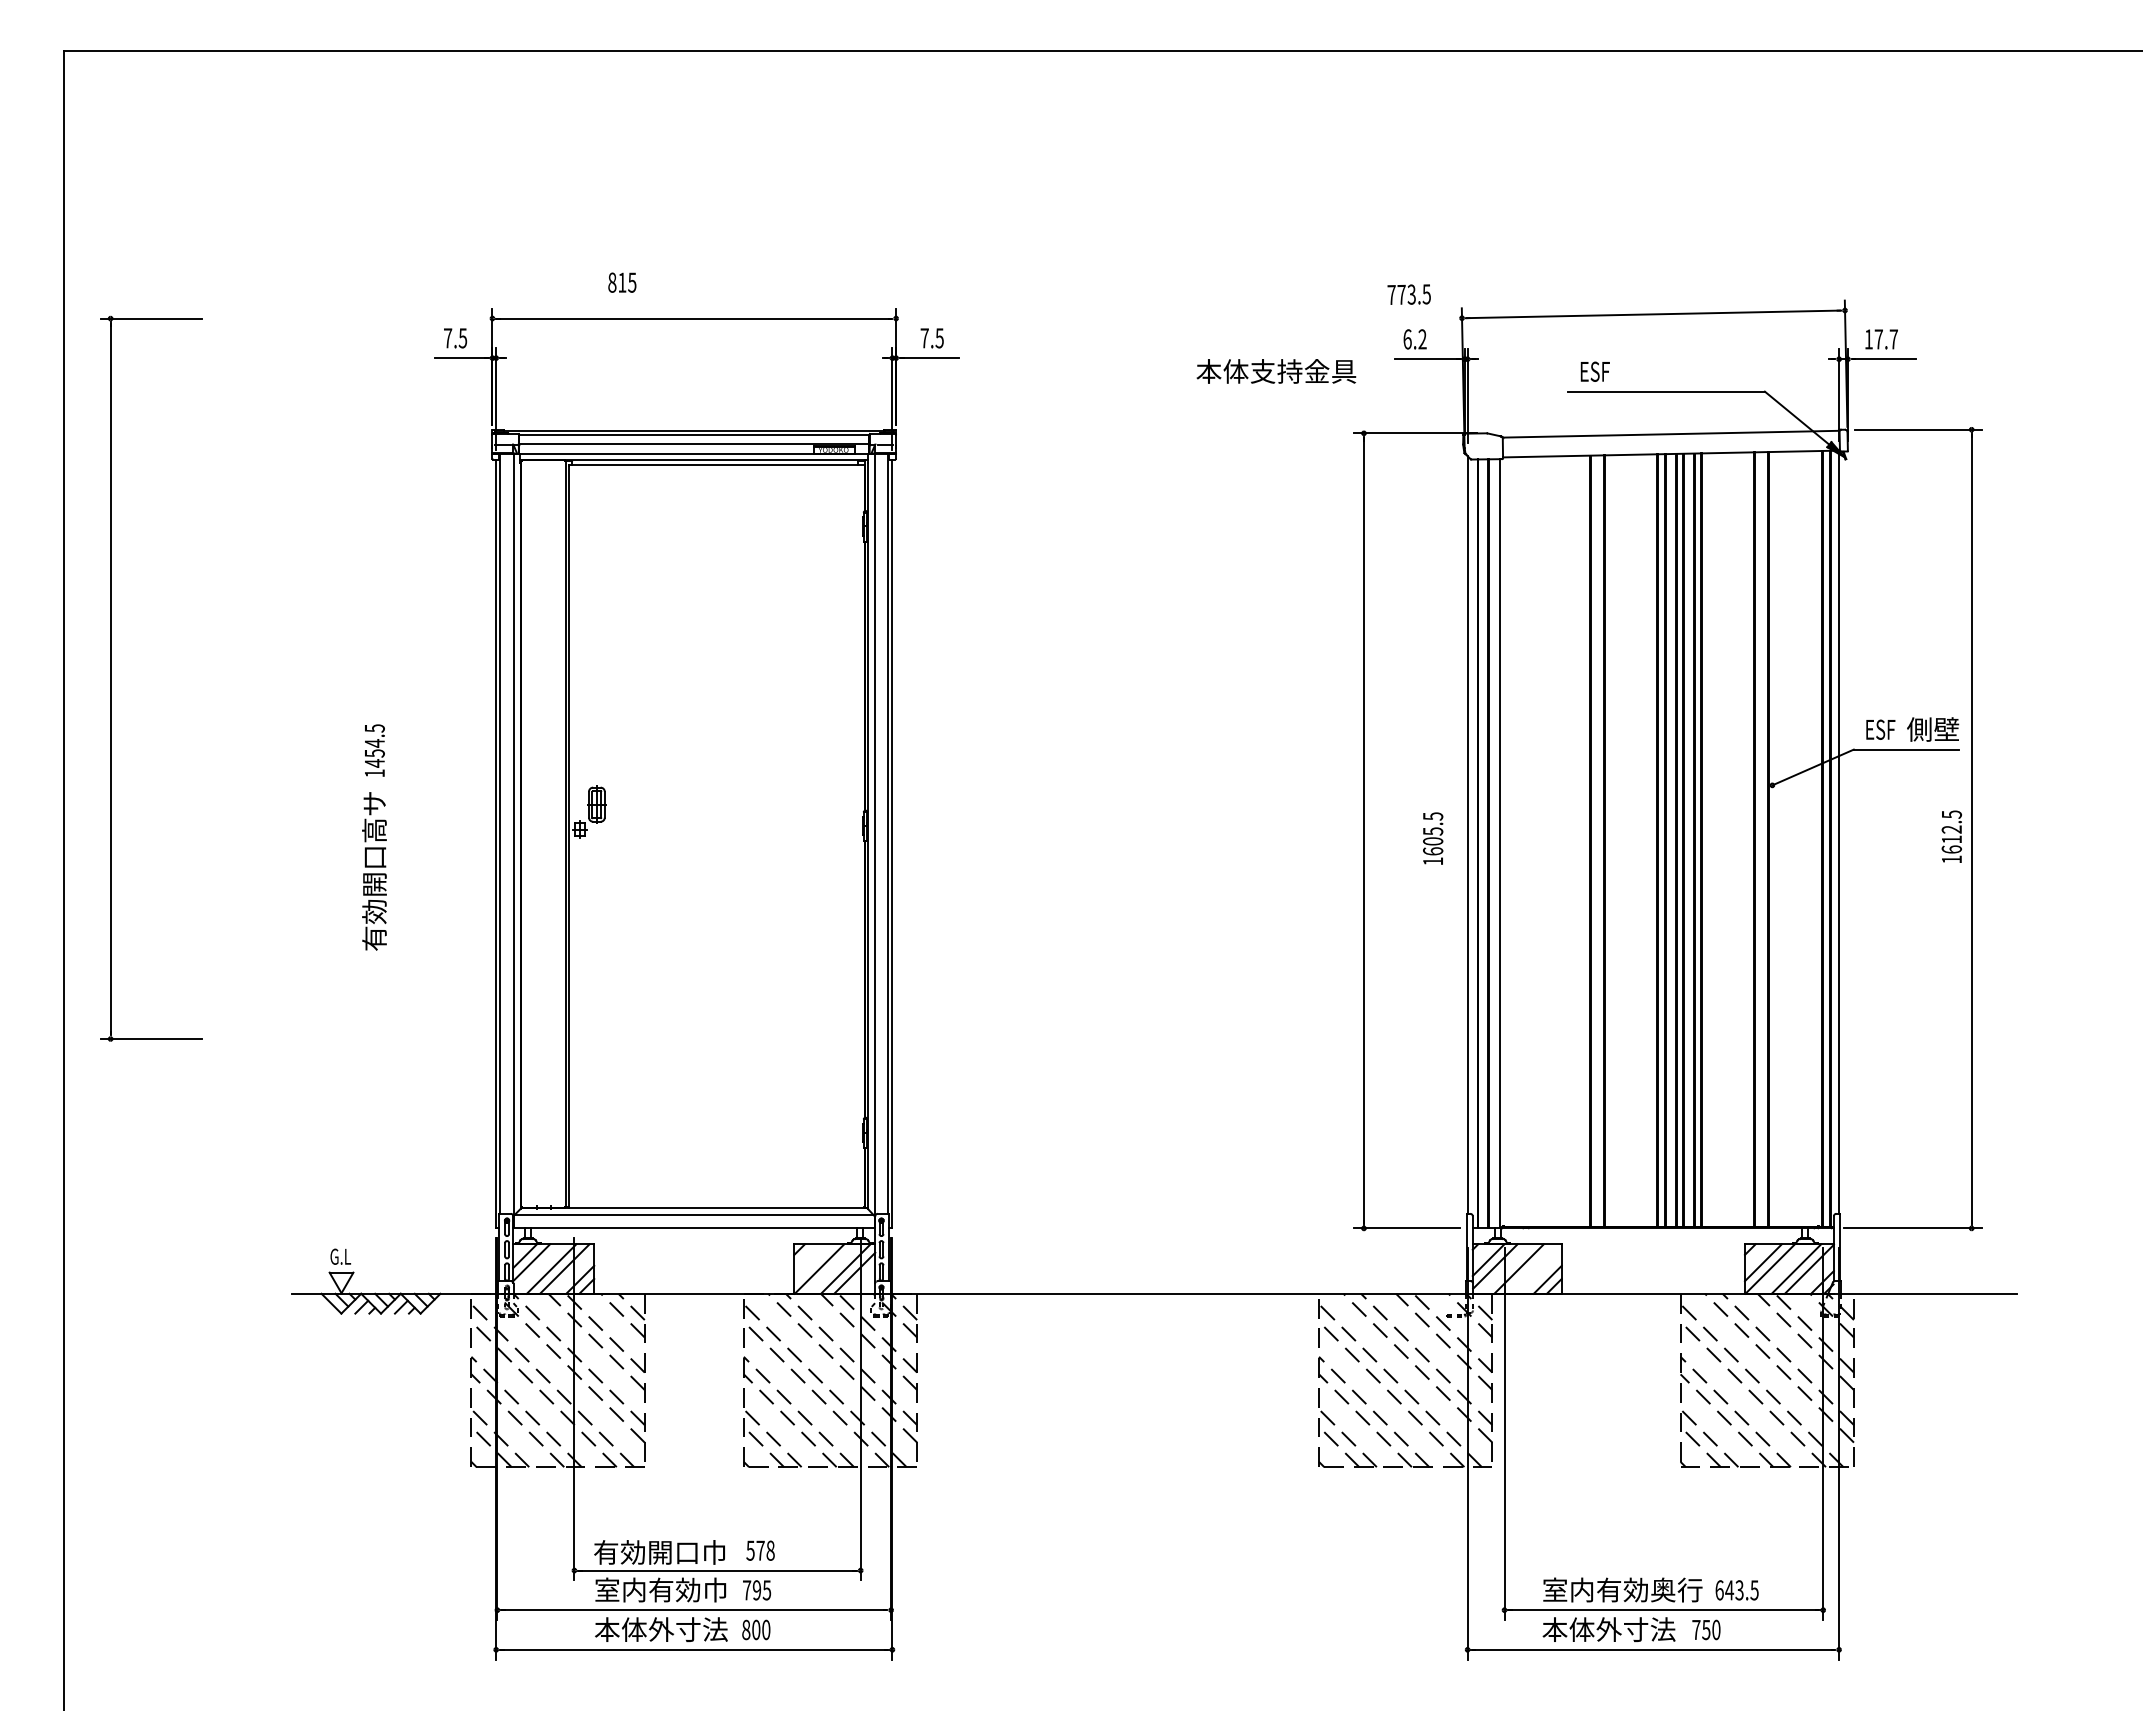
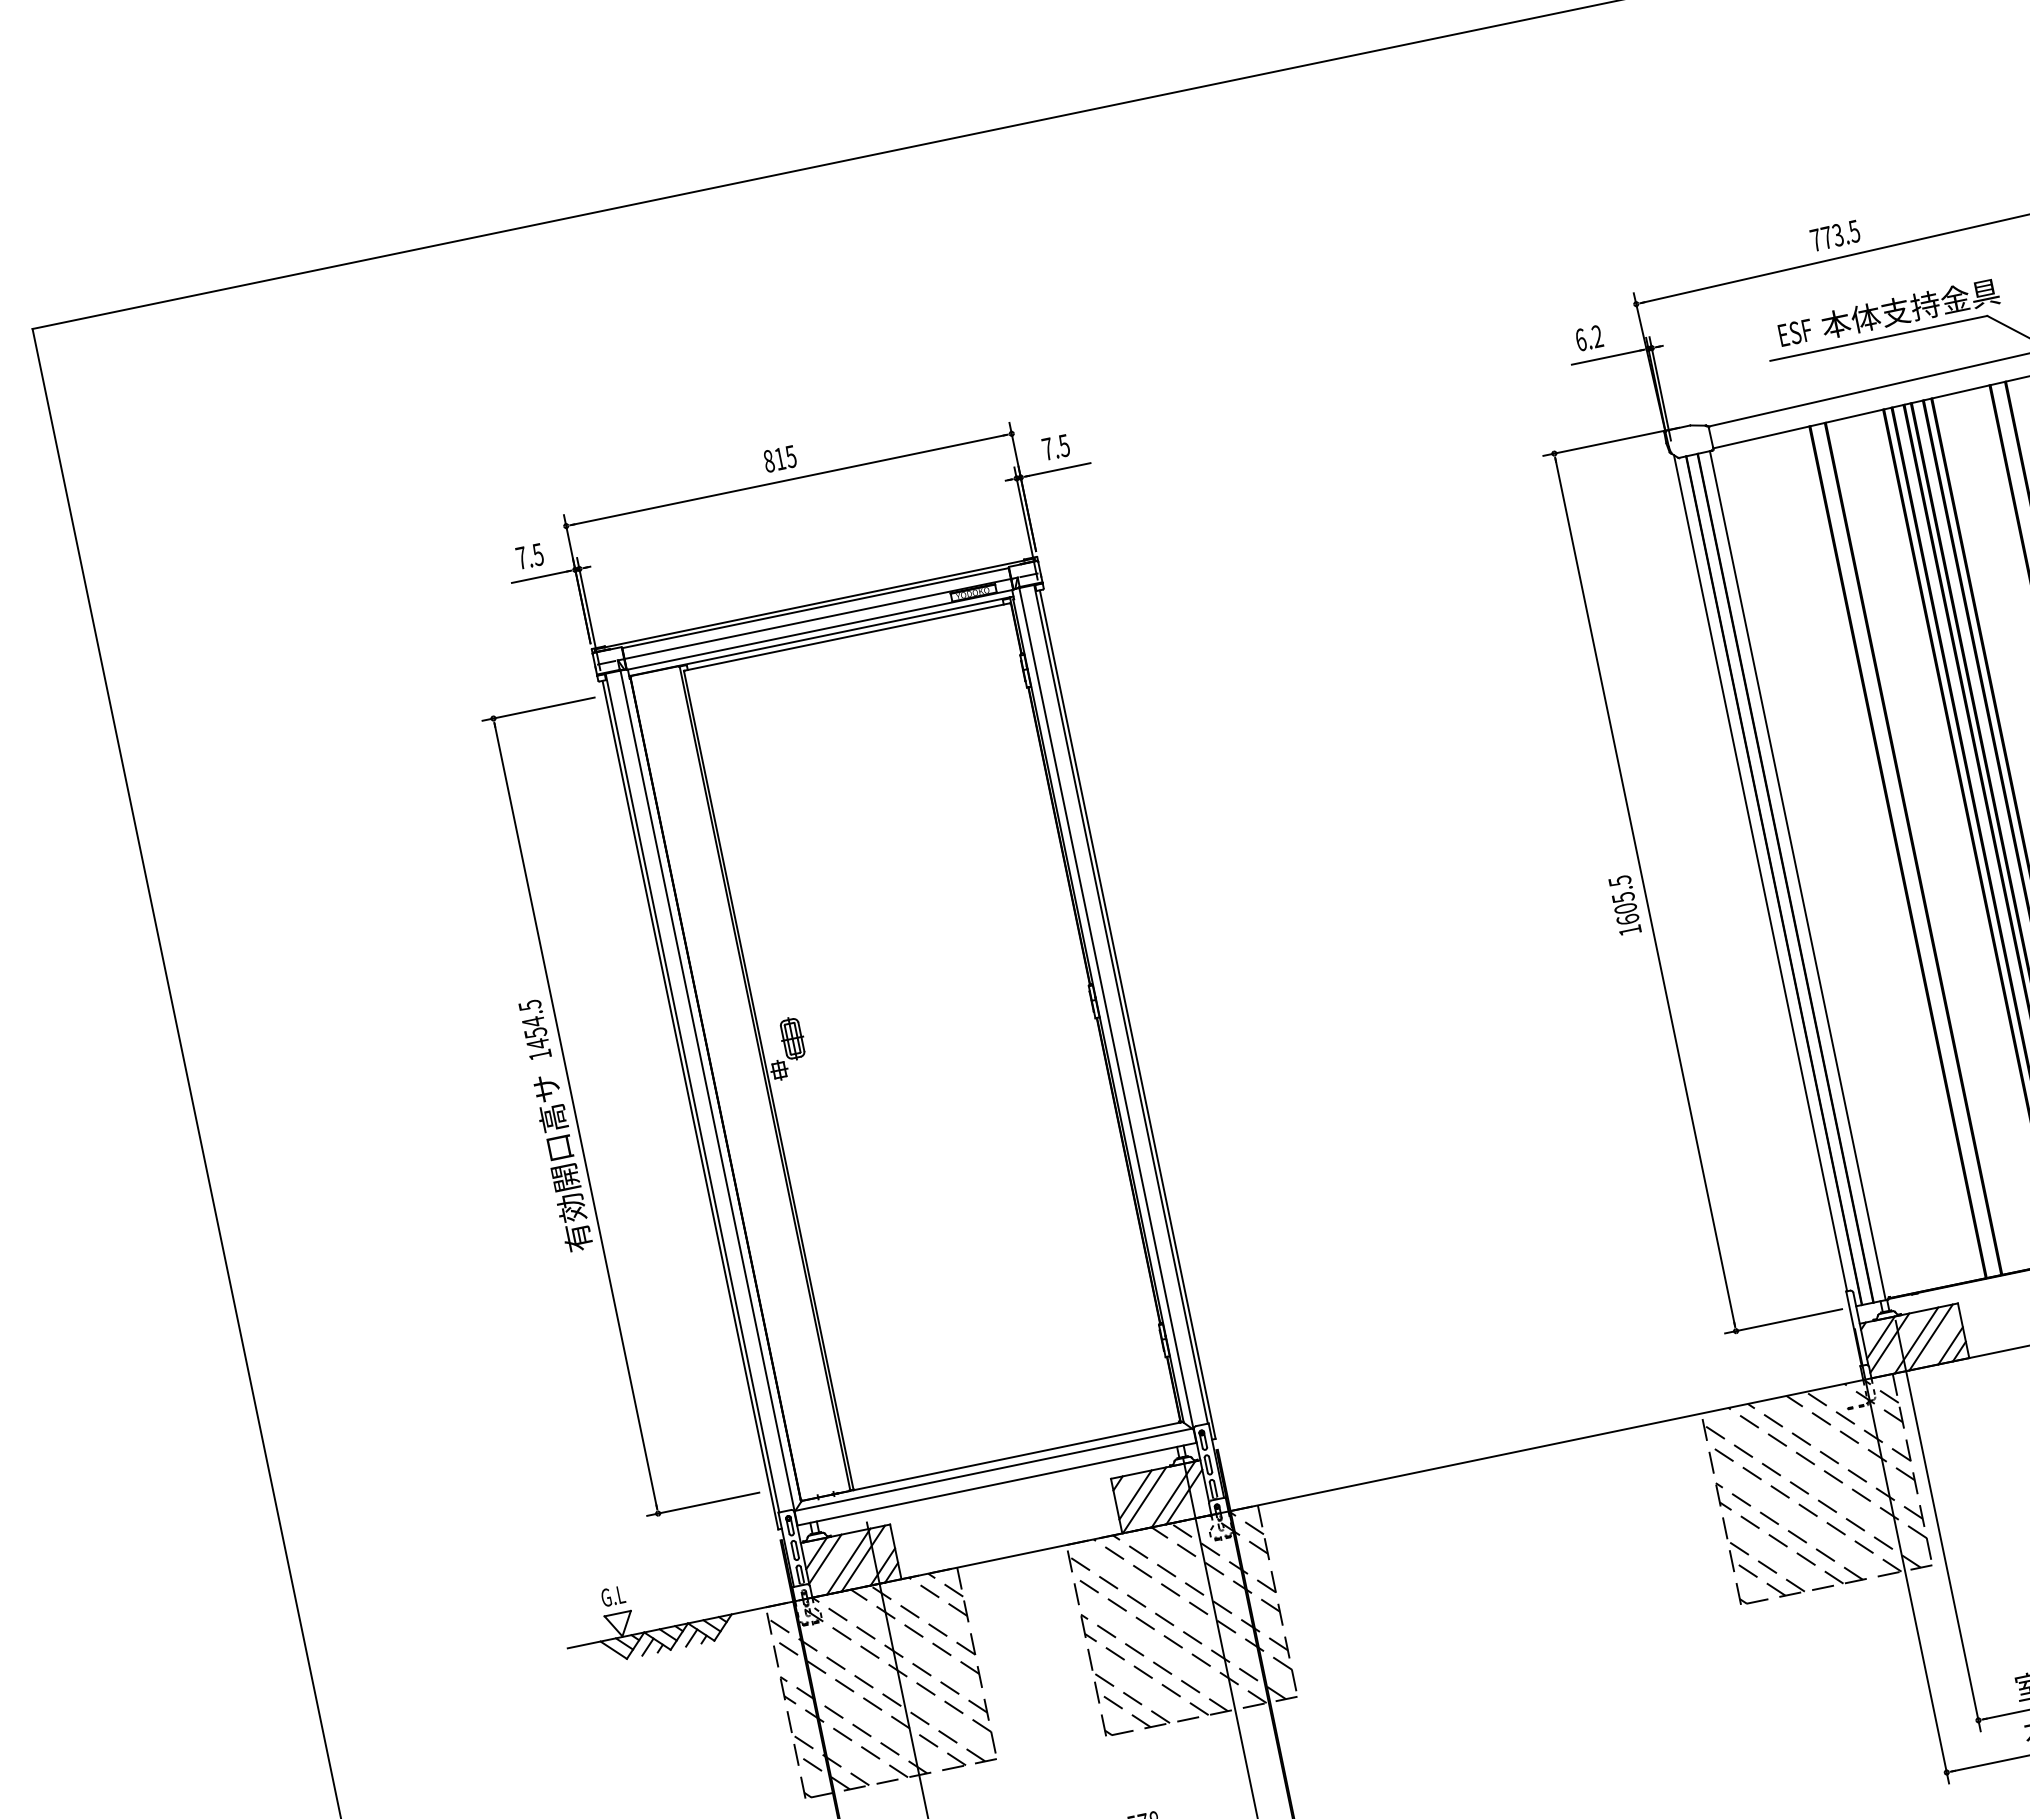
text: (622, 282) -> (780, 458), moved
text: (1408, 294) -> (1834, 235), moved
text: (1276, 371) -> (1910, 308), moved
part: (111, 678) -> (576, 1115), moved
text: (1433, 838) -> (1625, 905), moved
line: (812, 1262) -> (1135, 1494), added
line: (1532, 1268) -> (1931, 1336), added

